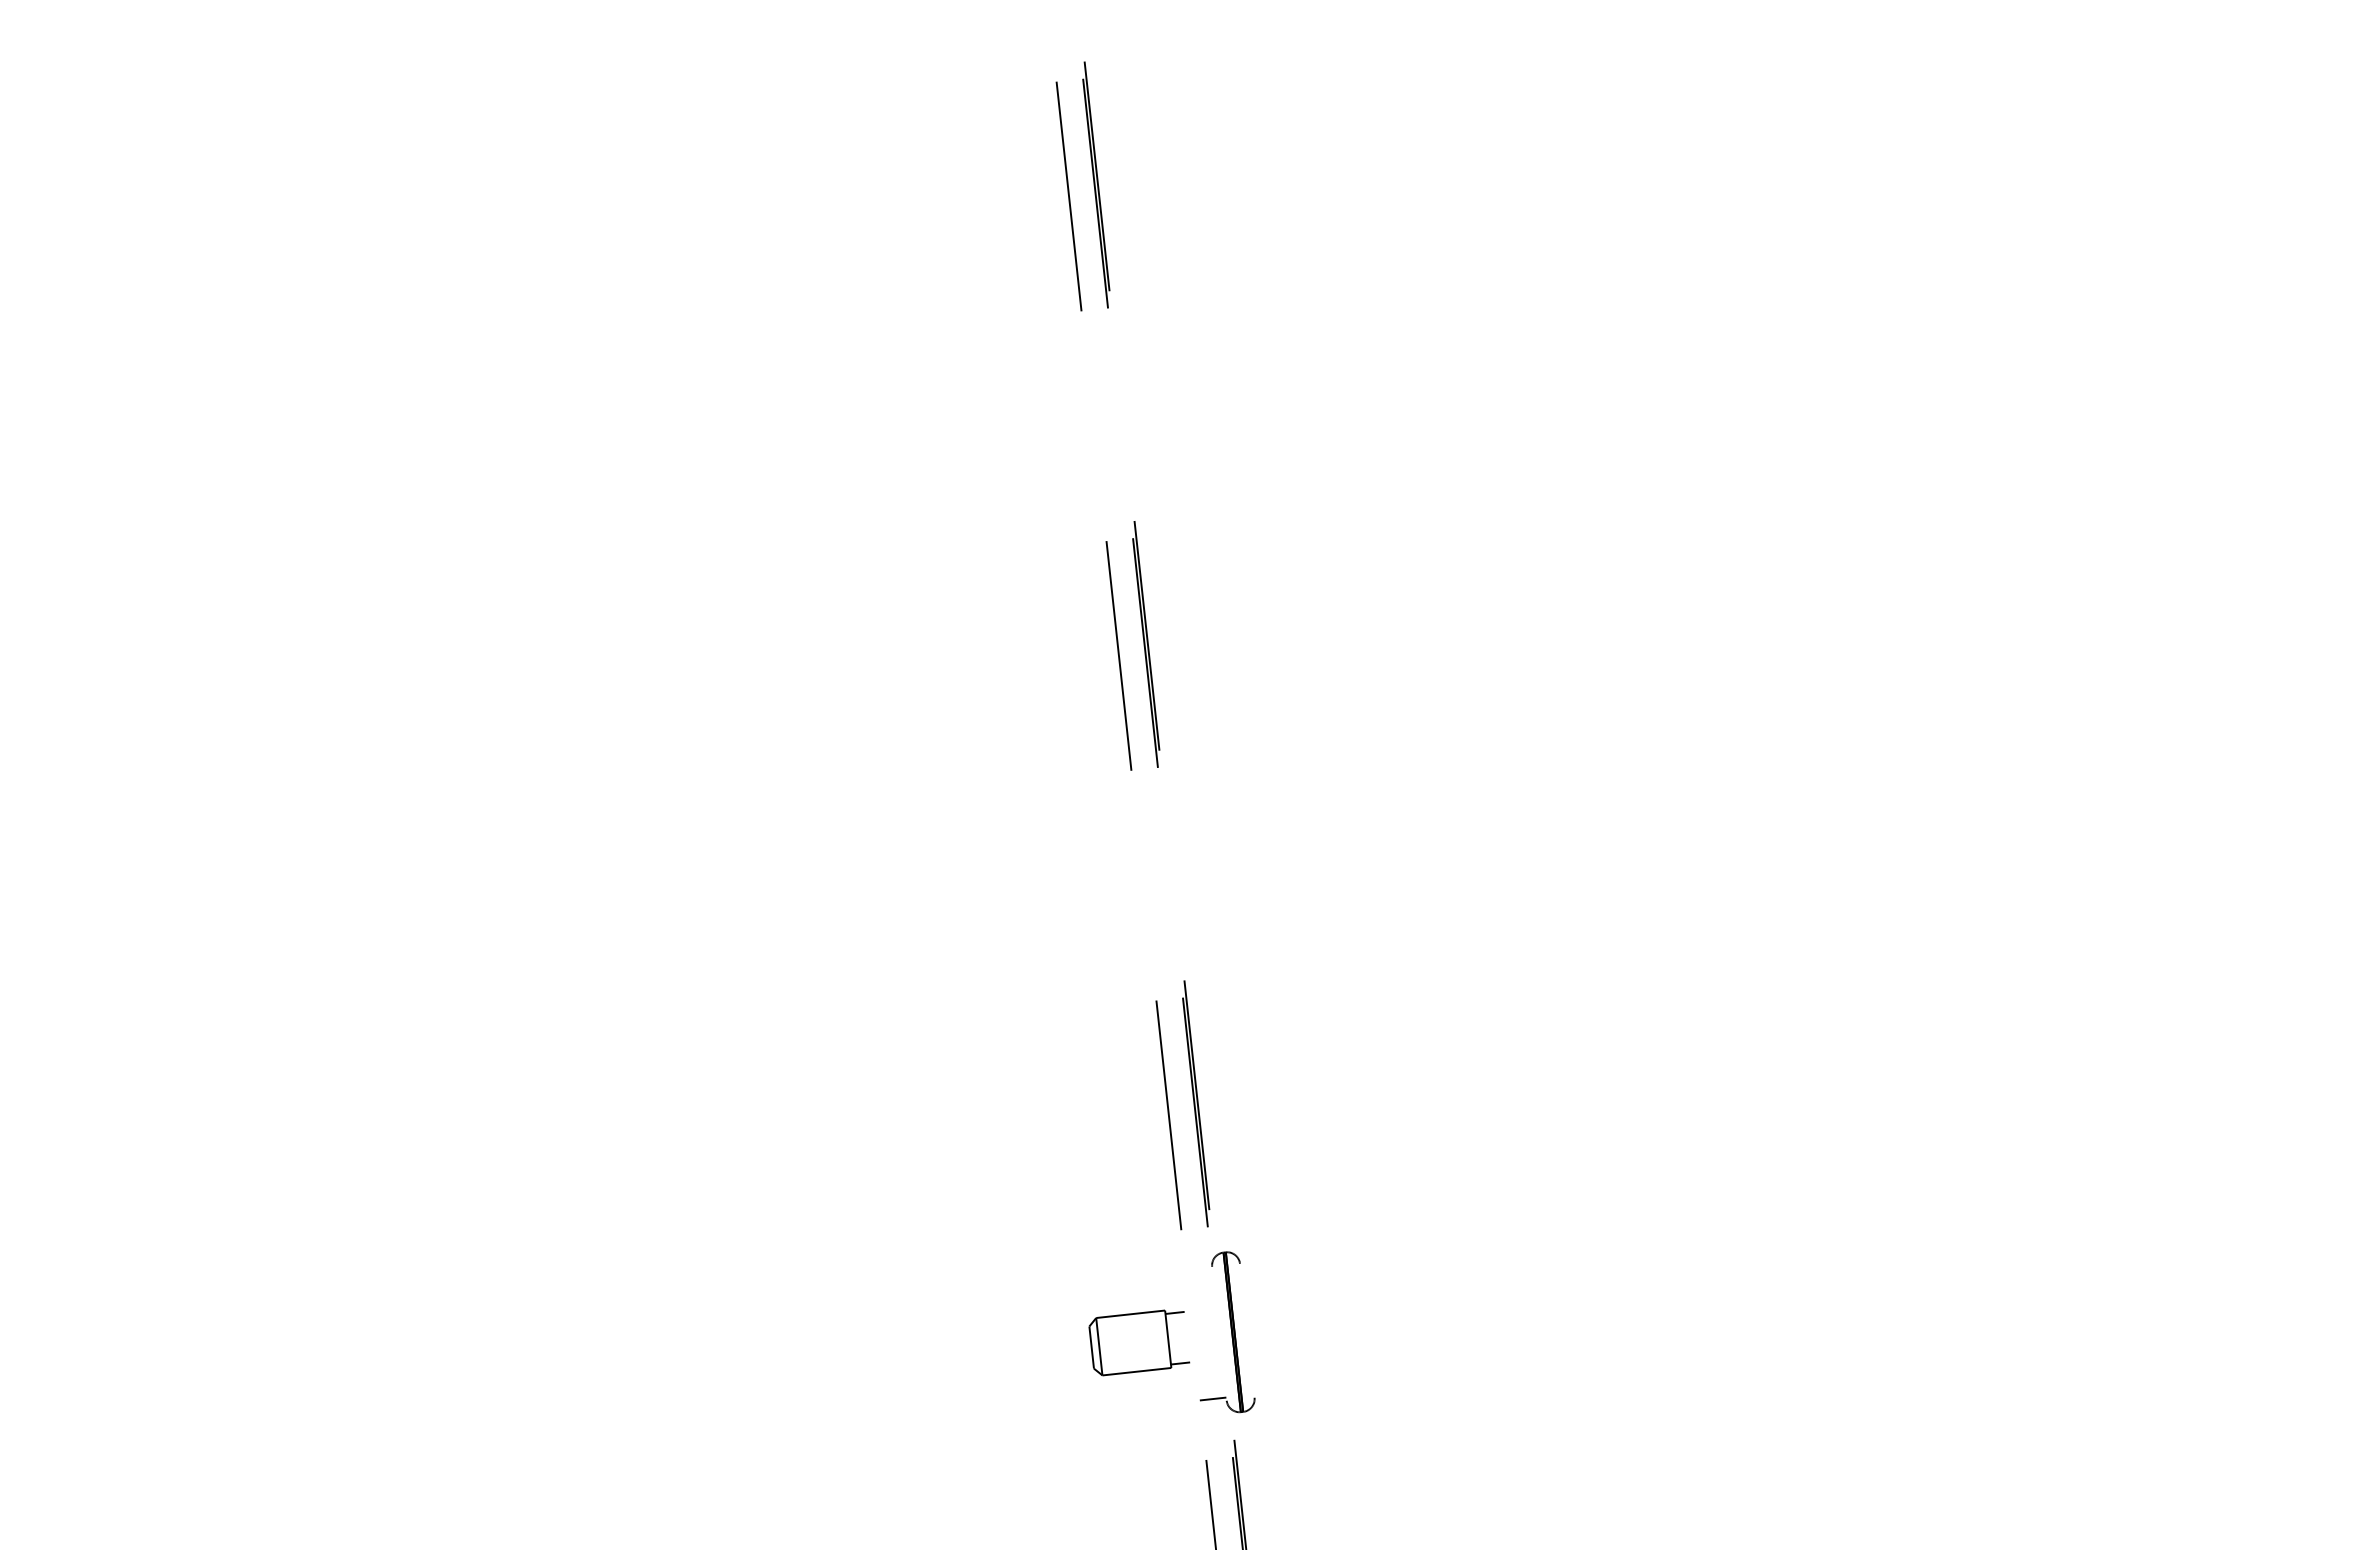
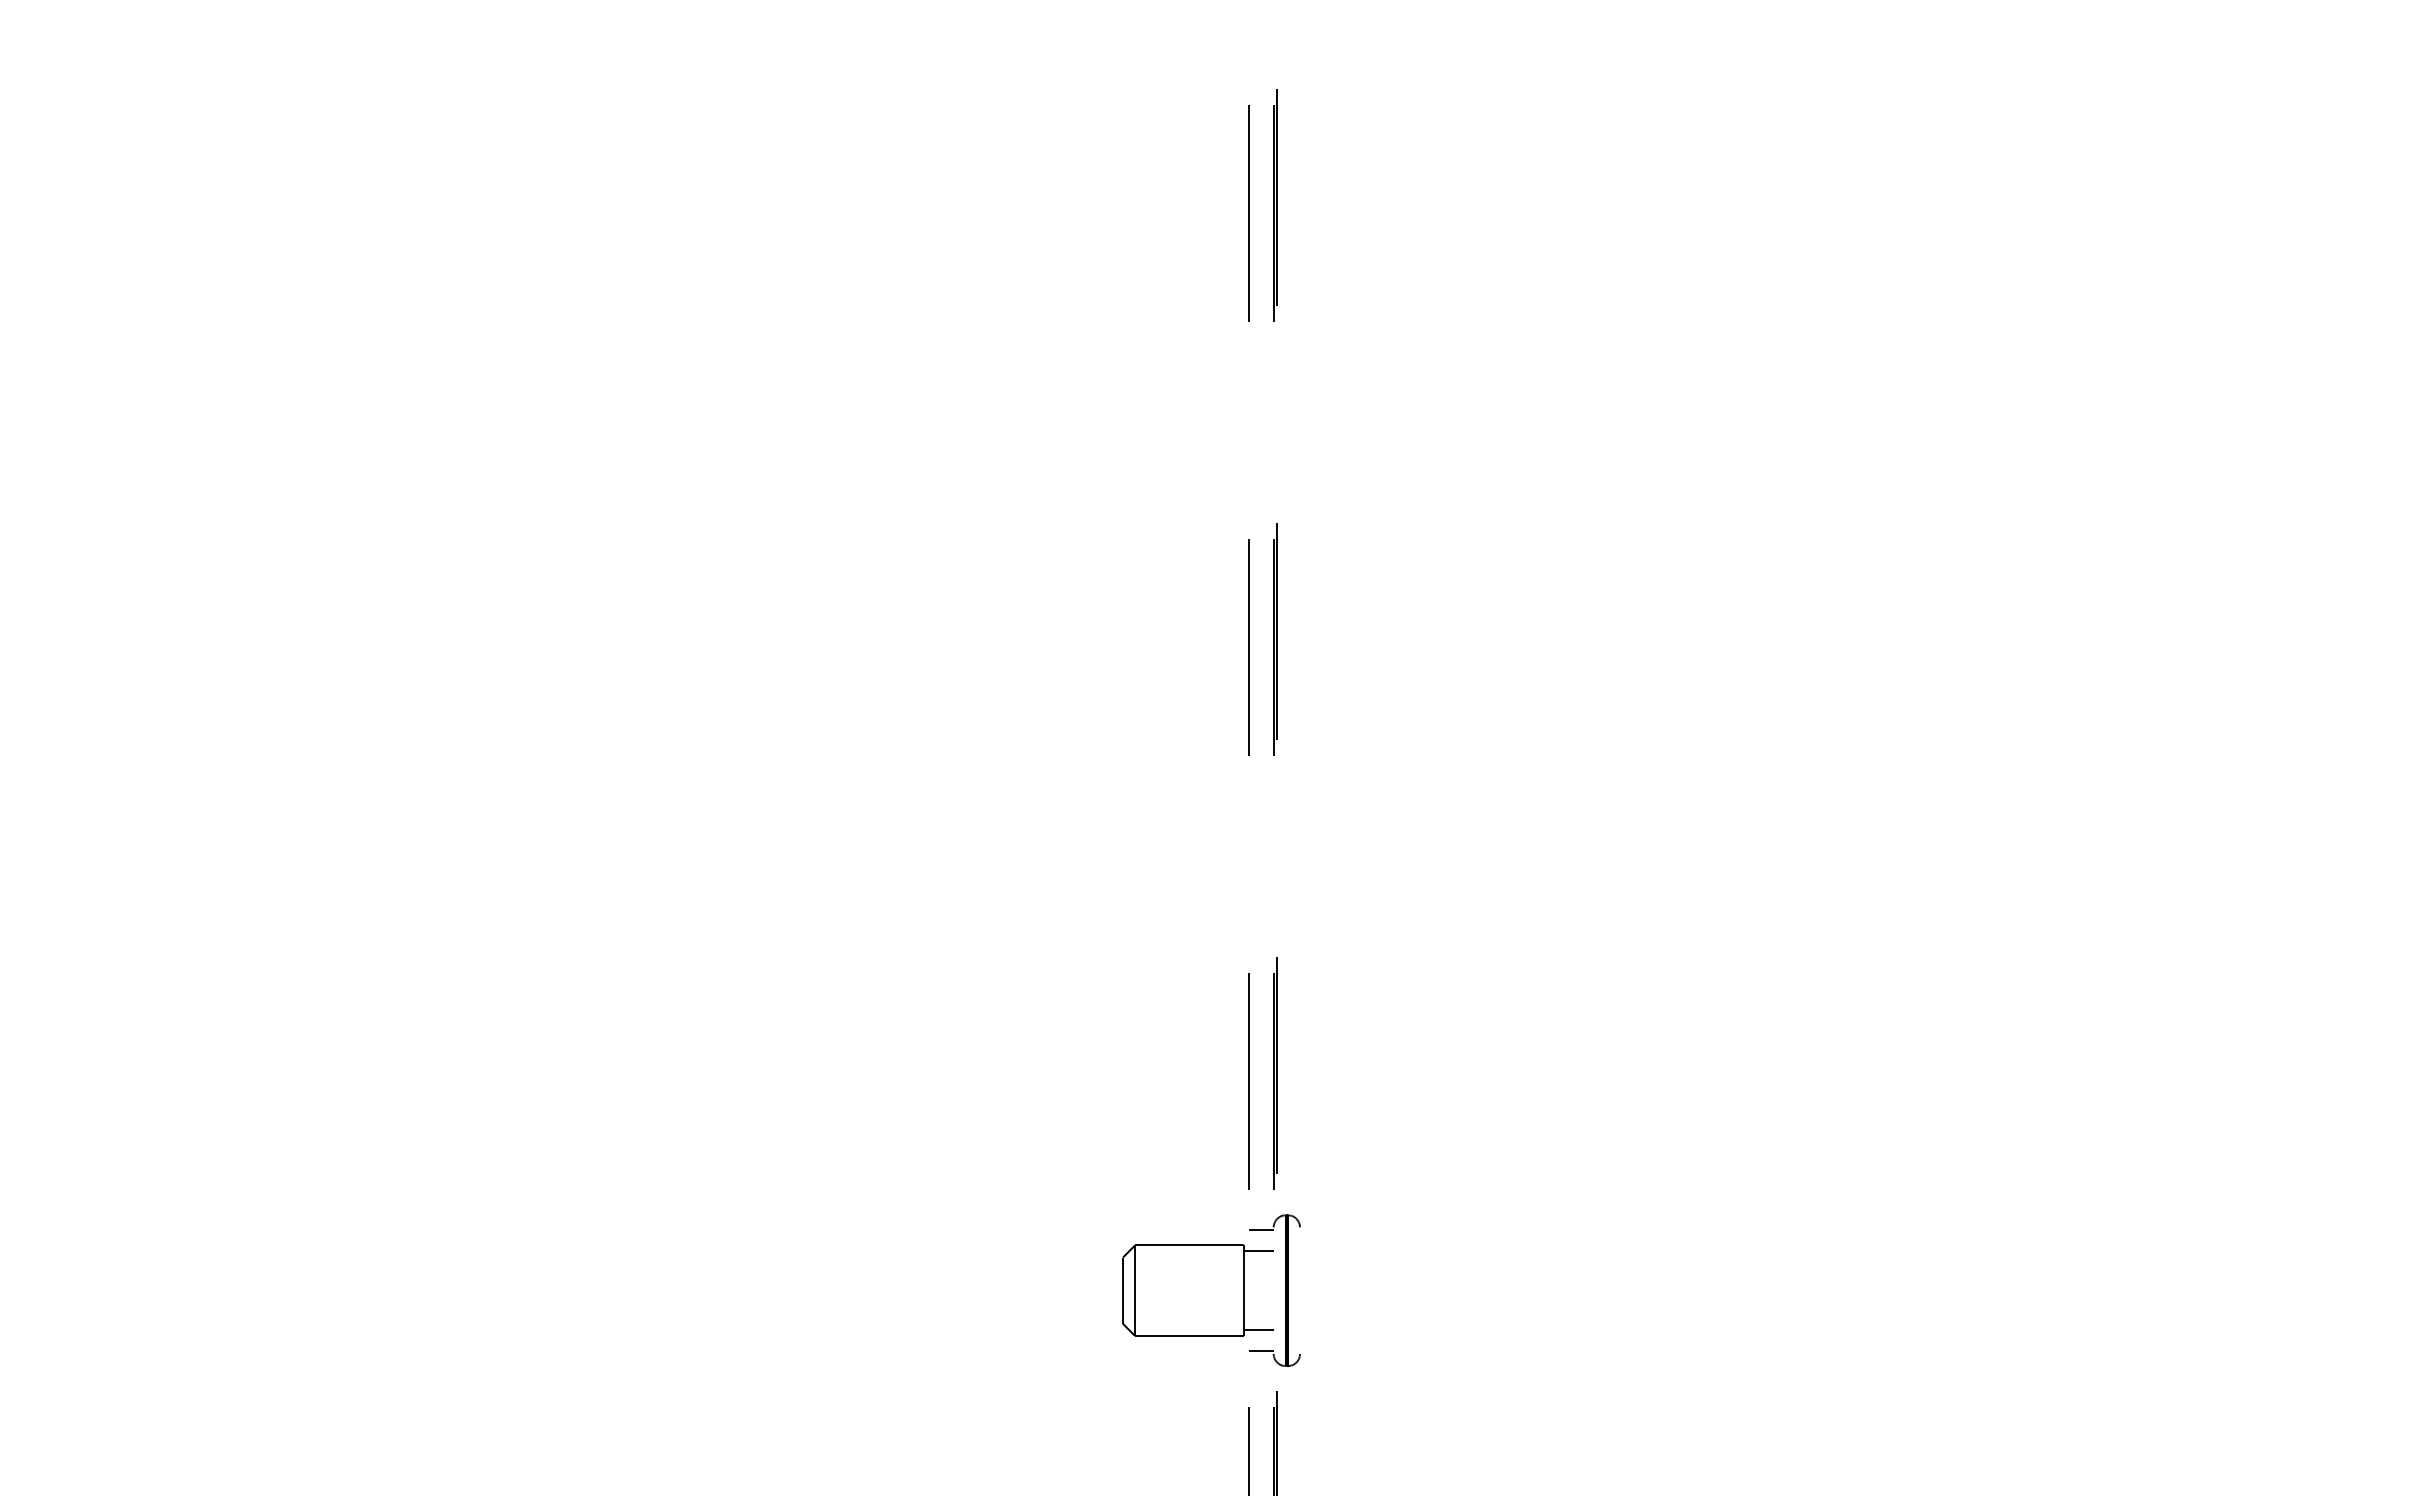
line: (1198, 1271) -> (1260, 1230), added
part: (1138, 1342) -> (1197, 1290), size x1.67

